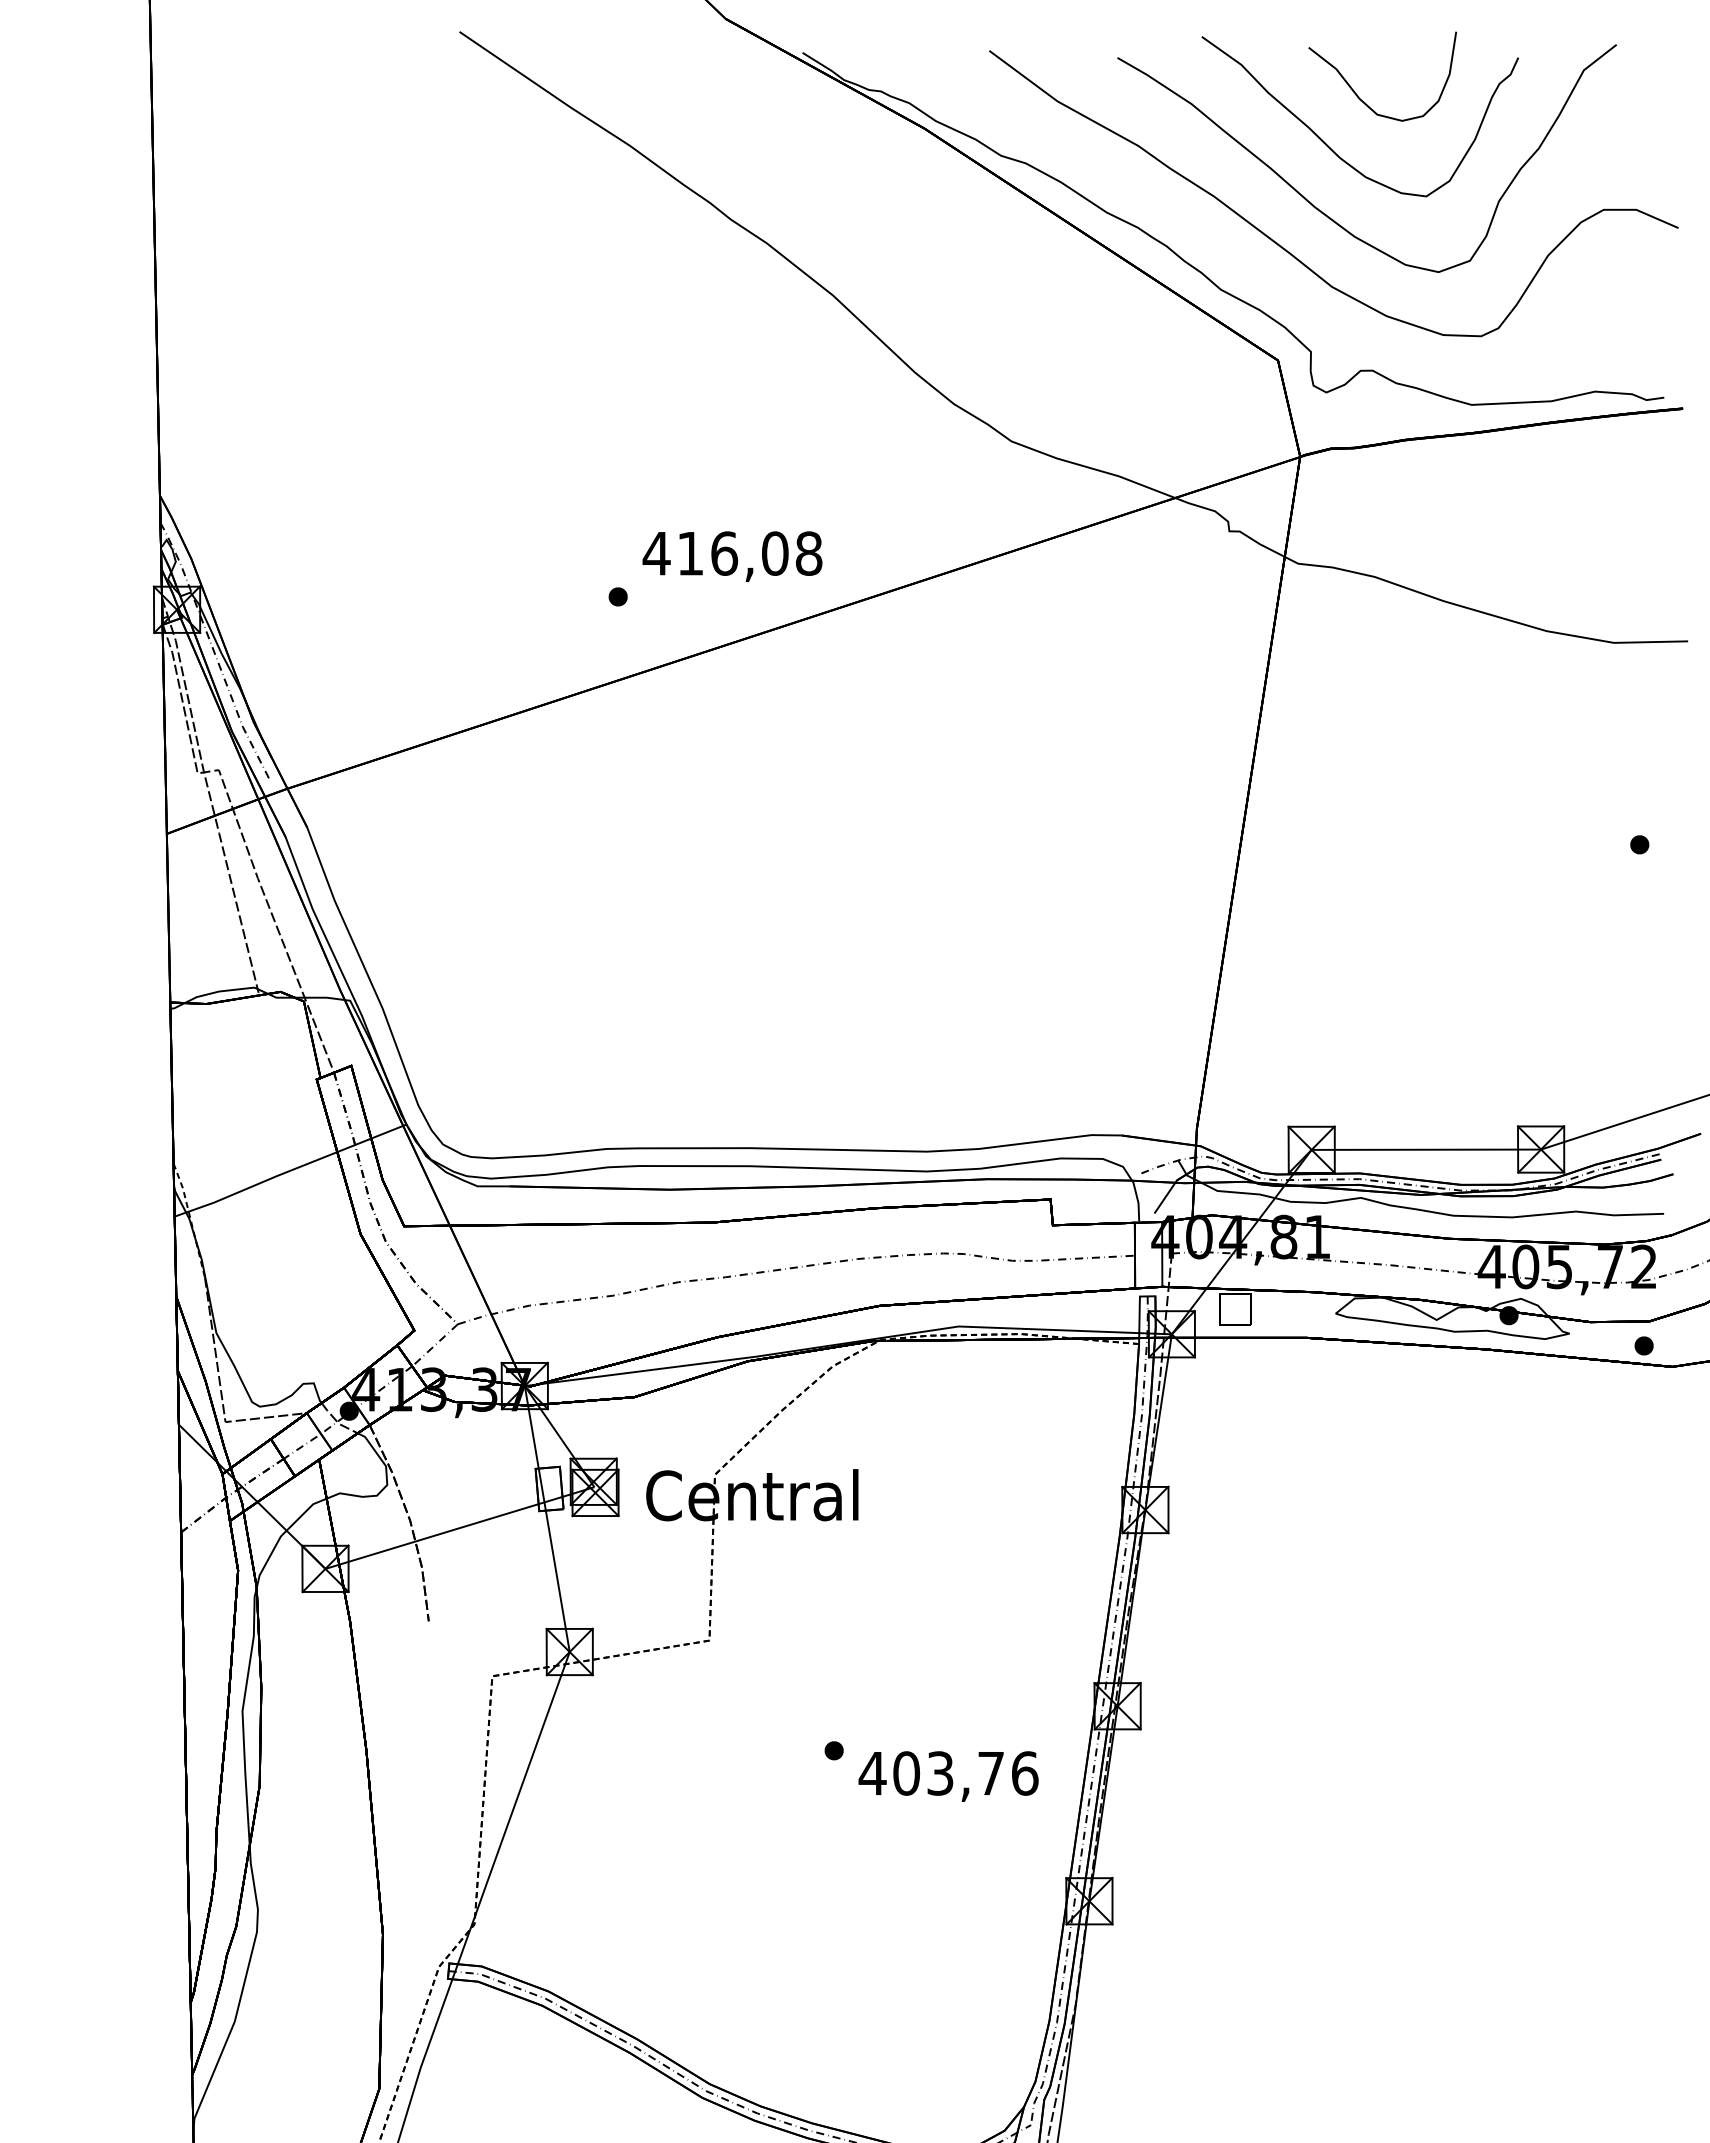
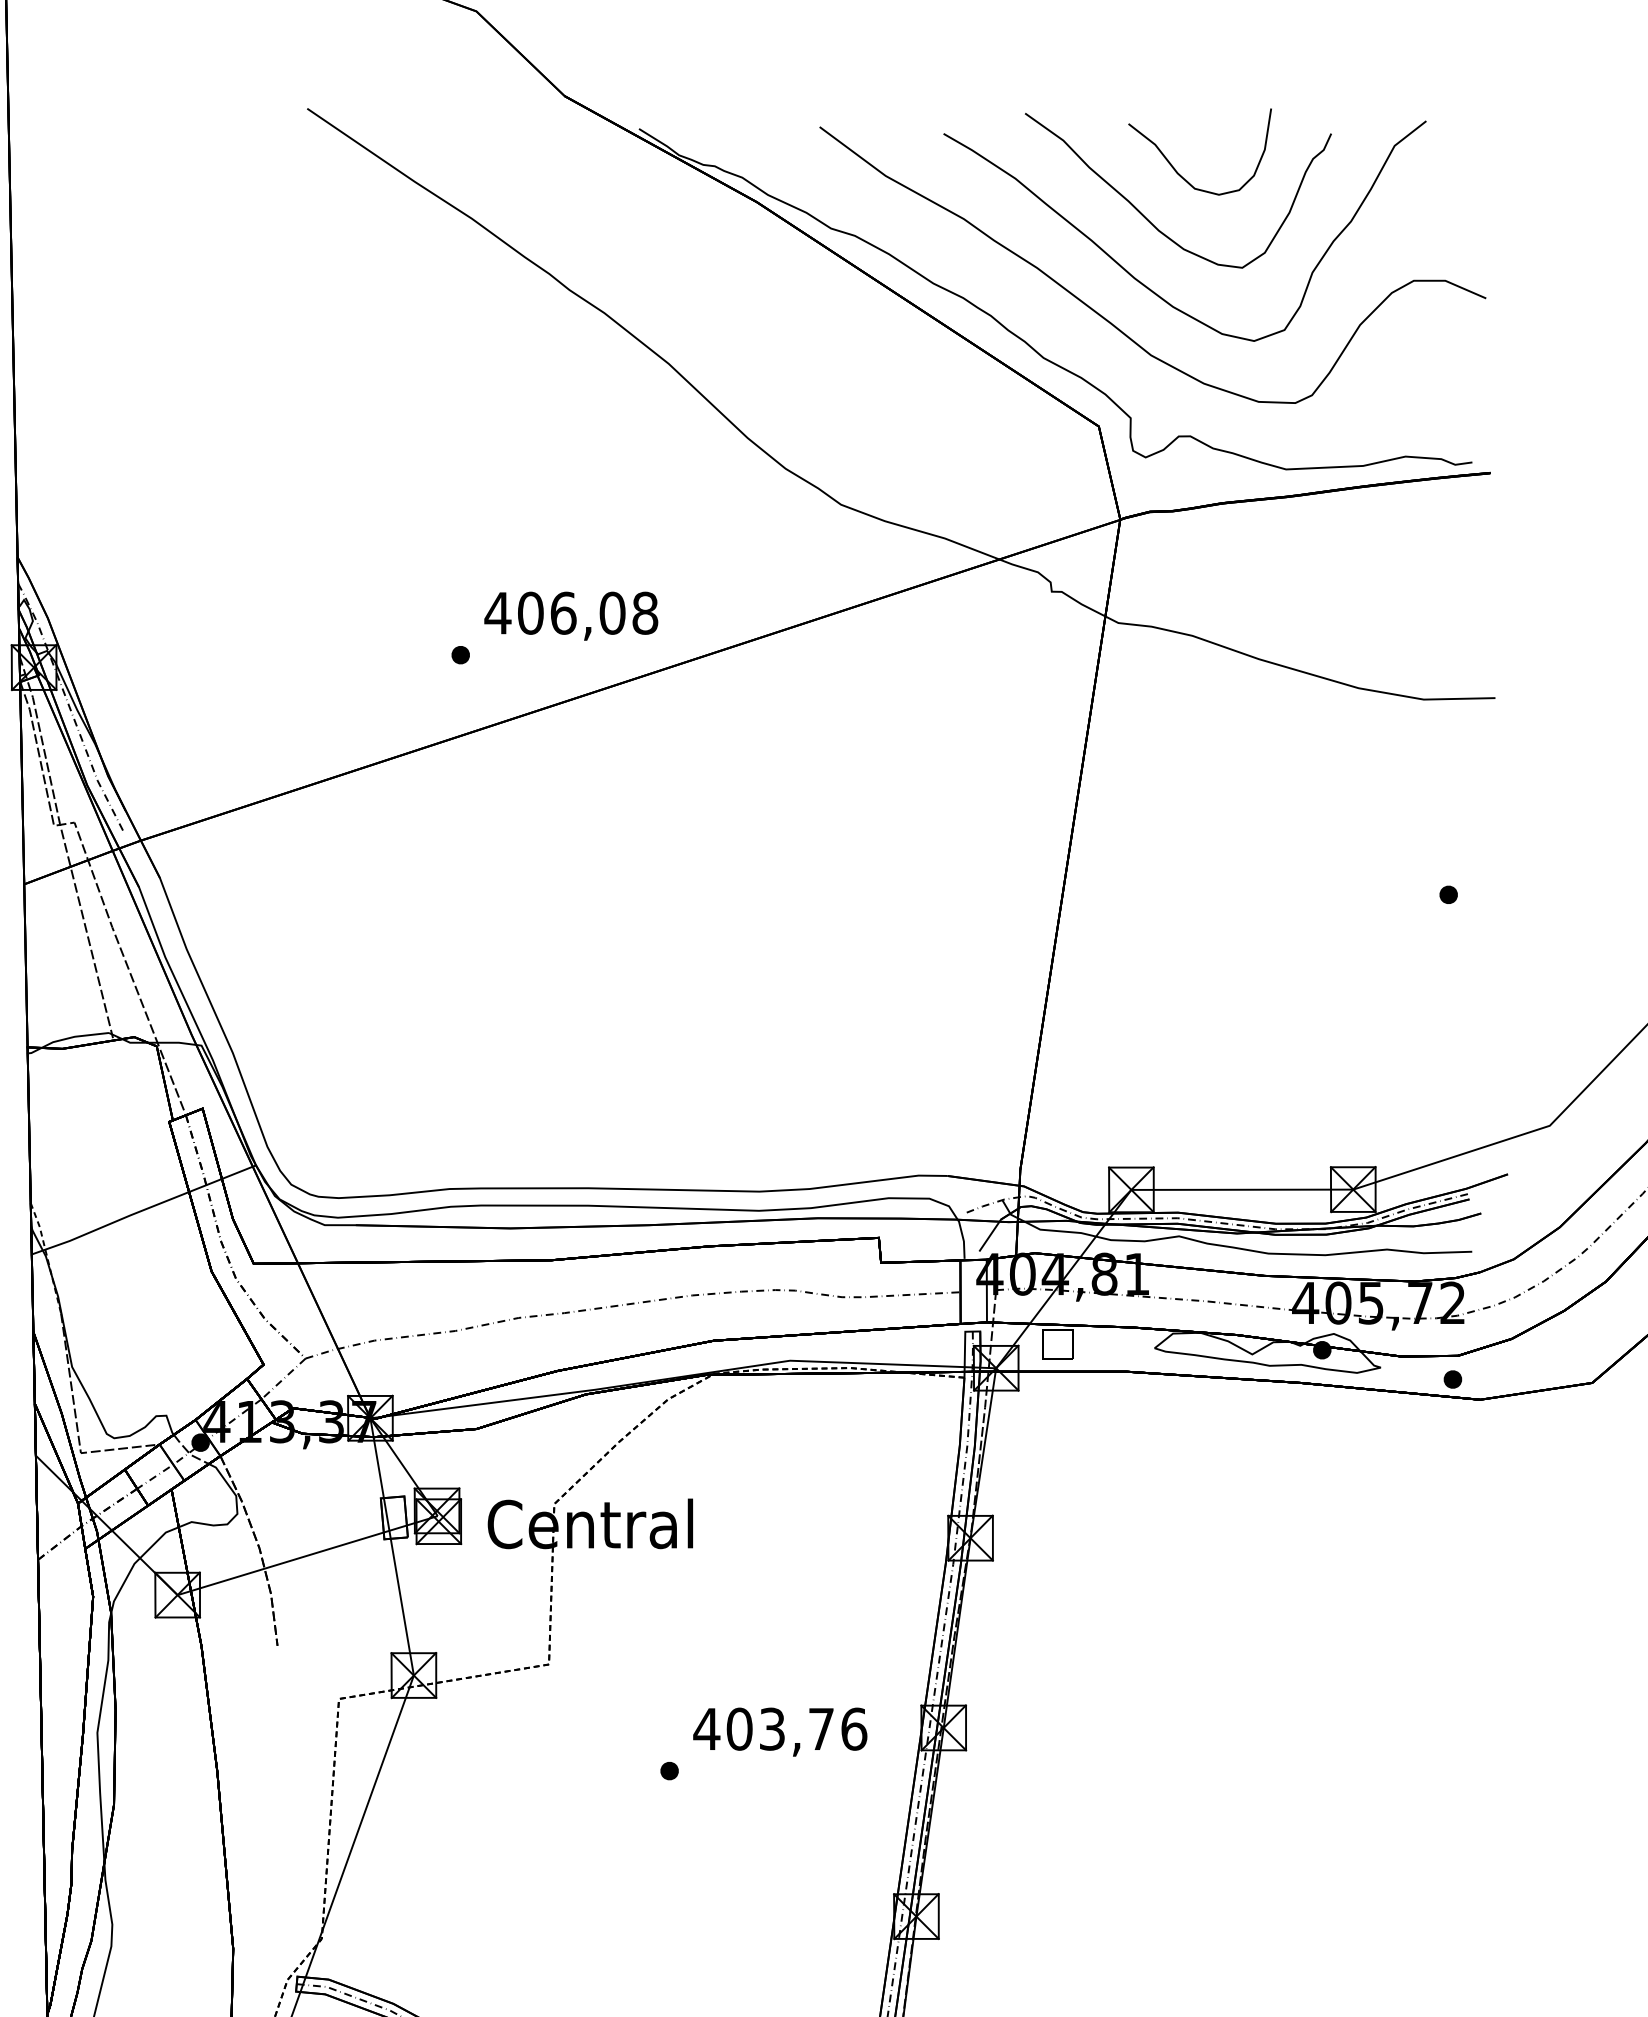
text: (690, 553) -> (530, 613), 416,08 -> 406,08
text: (948, 1776) -> (780, 1732), moved

